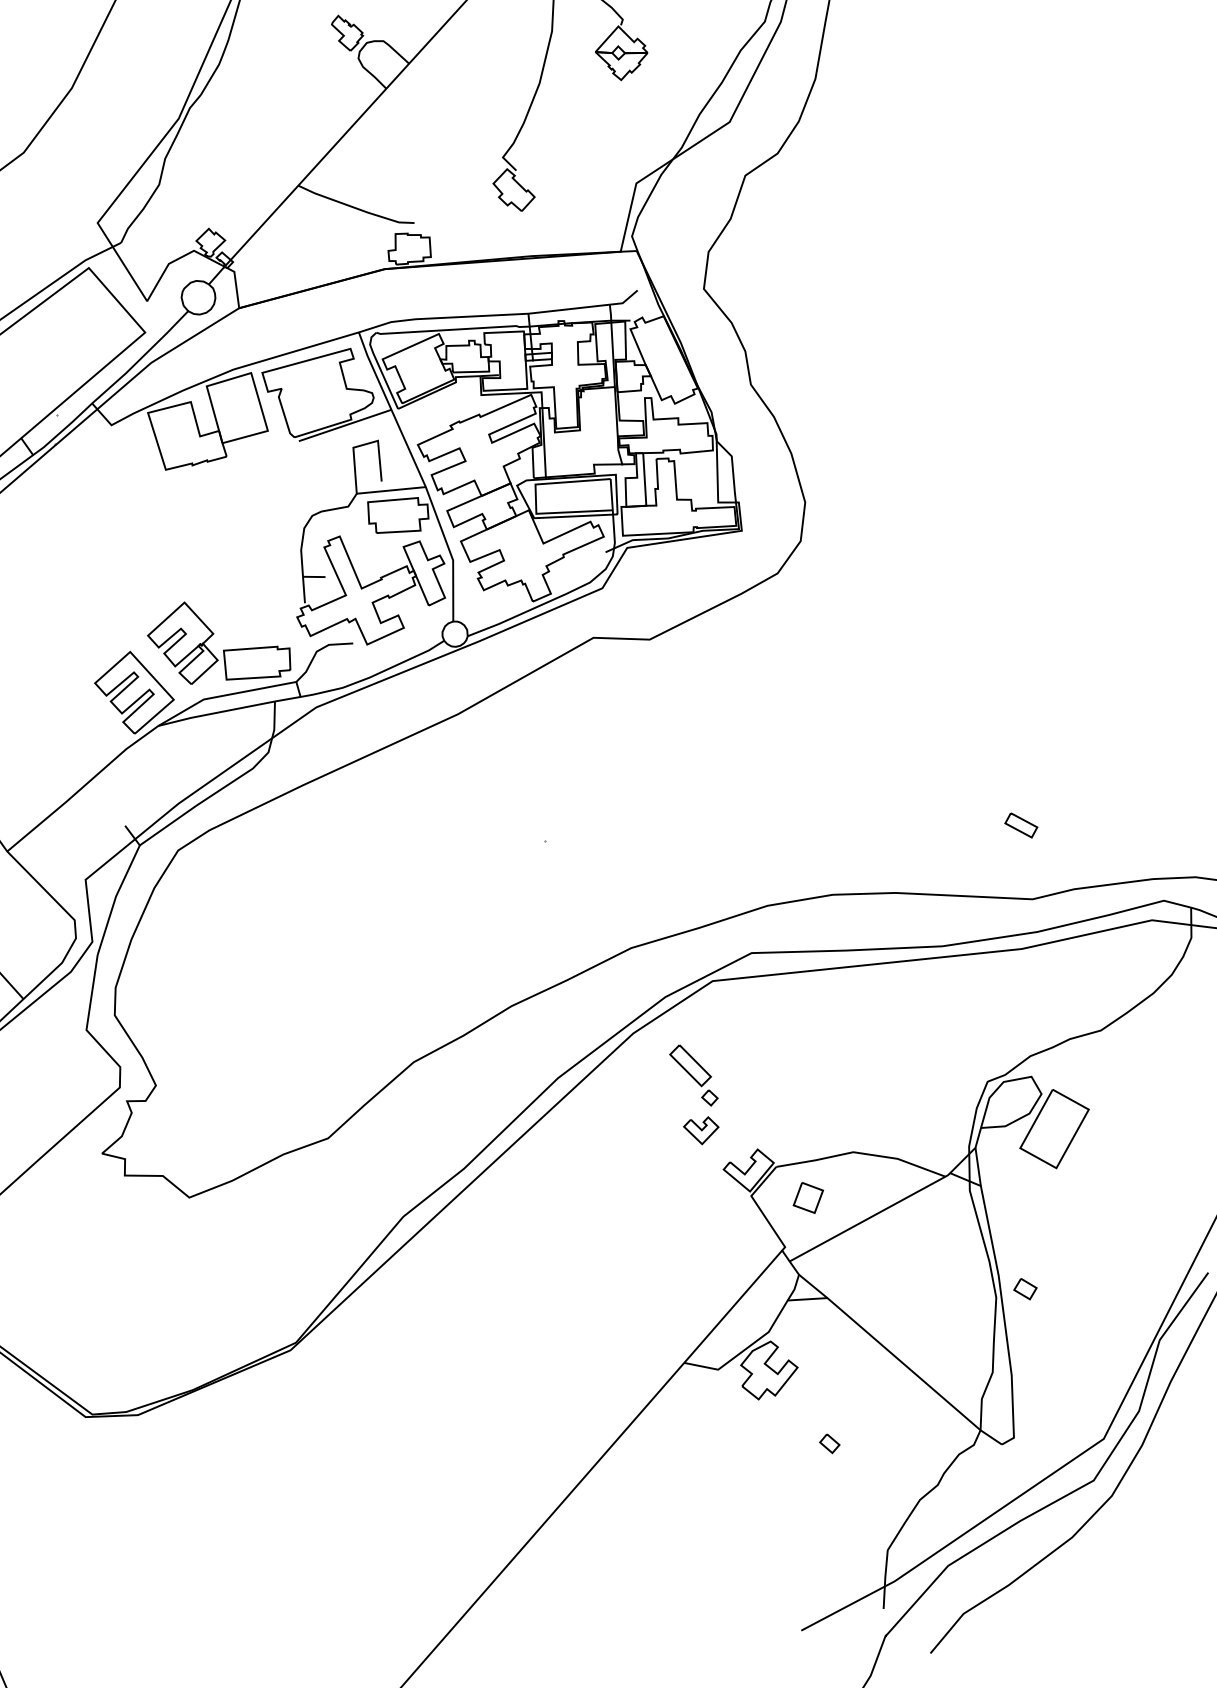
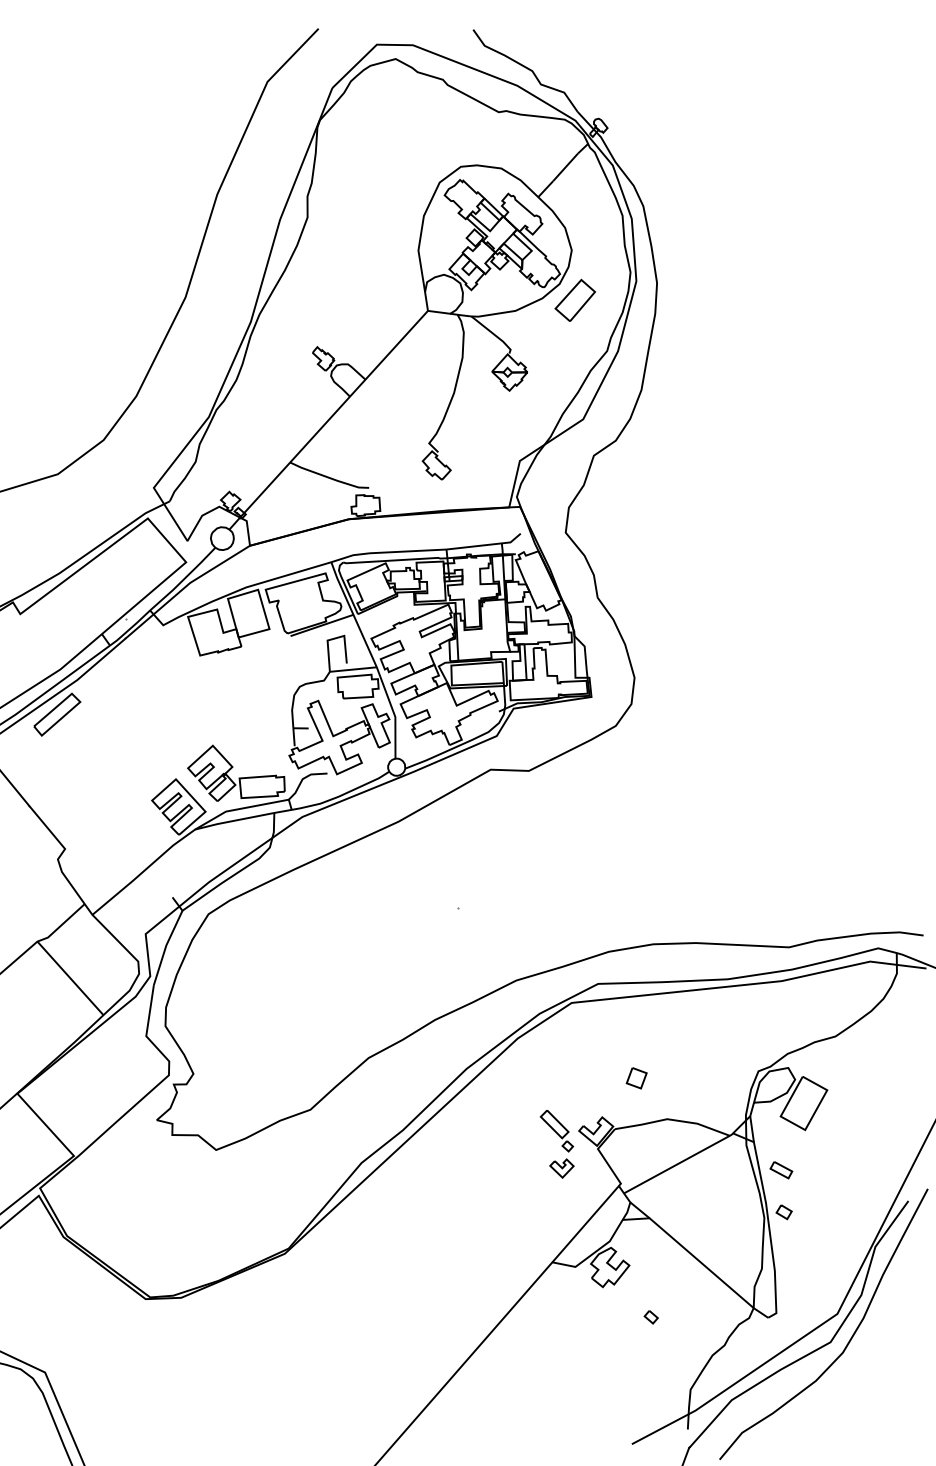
part: (1021, 825) -> (781, 1170), moved
part: (693, 1095) -> (556, 1144), moved
part: (808, 1198) -> (636, 1078), moved

